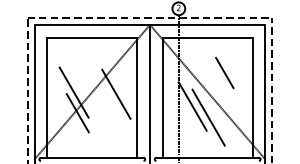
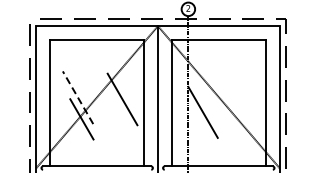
line: (224, 72) -> (236, 76), removed
line: (74, 92) -> (78, 97), solid -> dashed
line: (208, 117) -> (219, 123), removed

